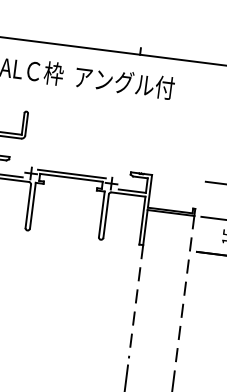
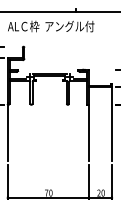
line: (185, 290) -> (112, 124), dashed -> solid
line: (135, 302) -> (88, 133), dashed -> solid

